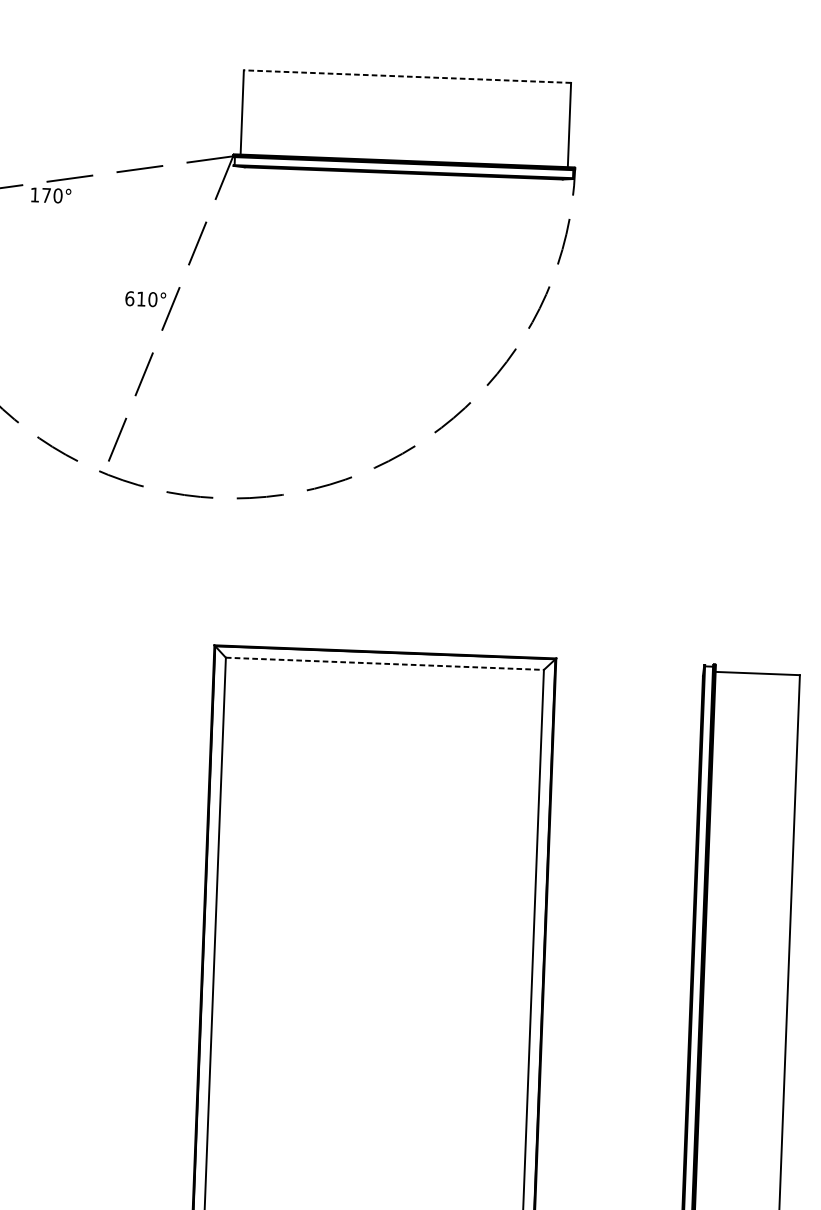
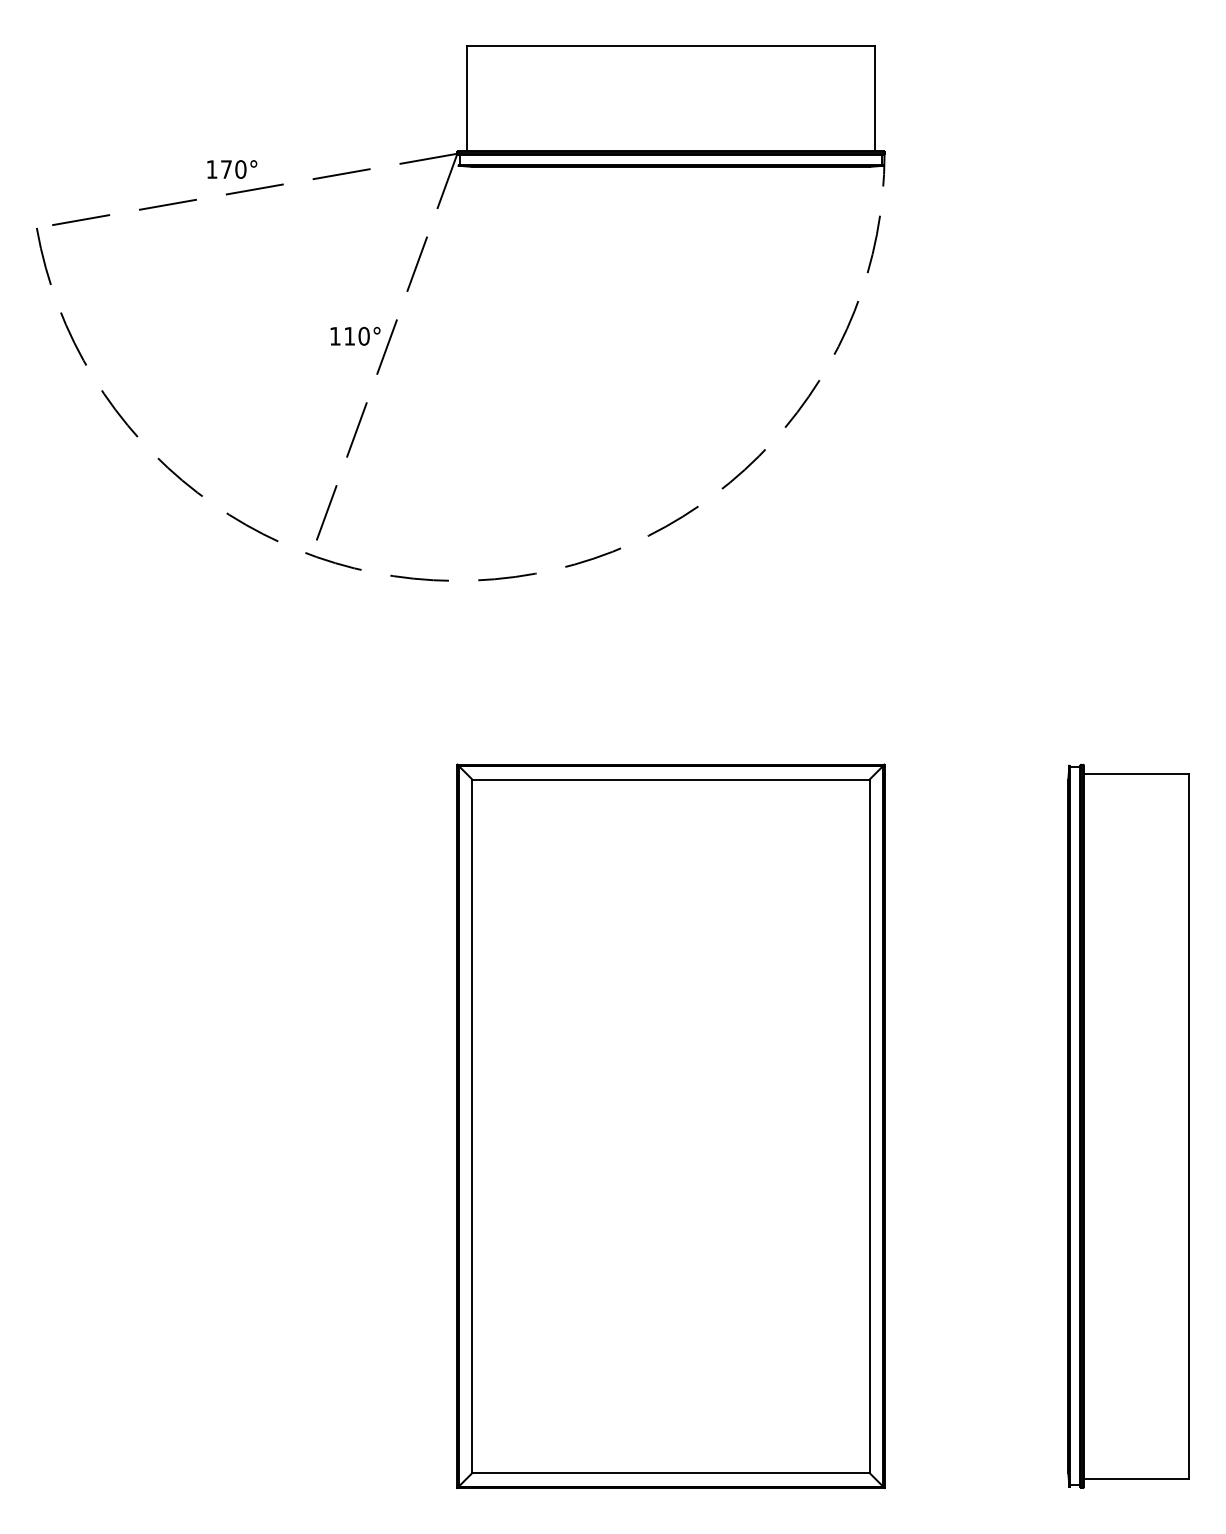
line: (407, 77) -> (670, 46), dashed -> solid
text: (51, 195) -> (232, 169), moved
text: (129, 298) -> (335, 335), 610° -> 110°
line: (385, 663) -> (671, 779), dashed -> solid

